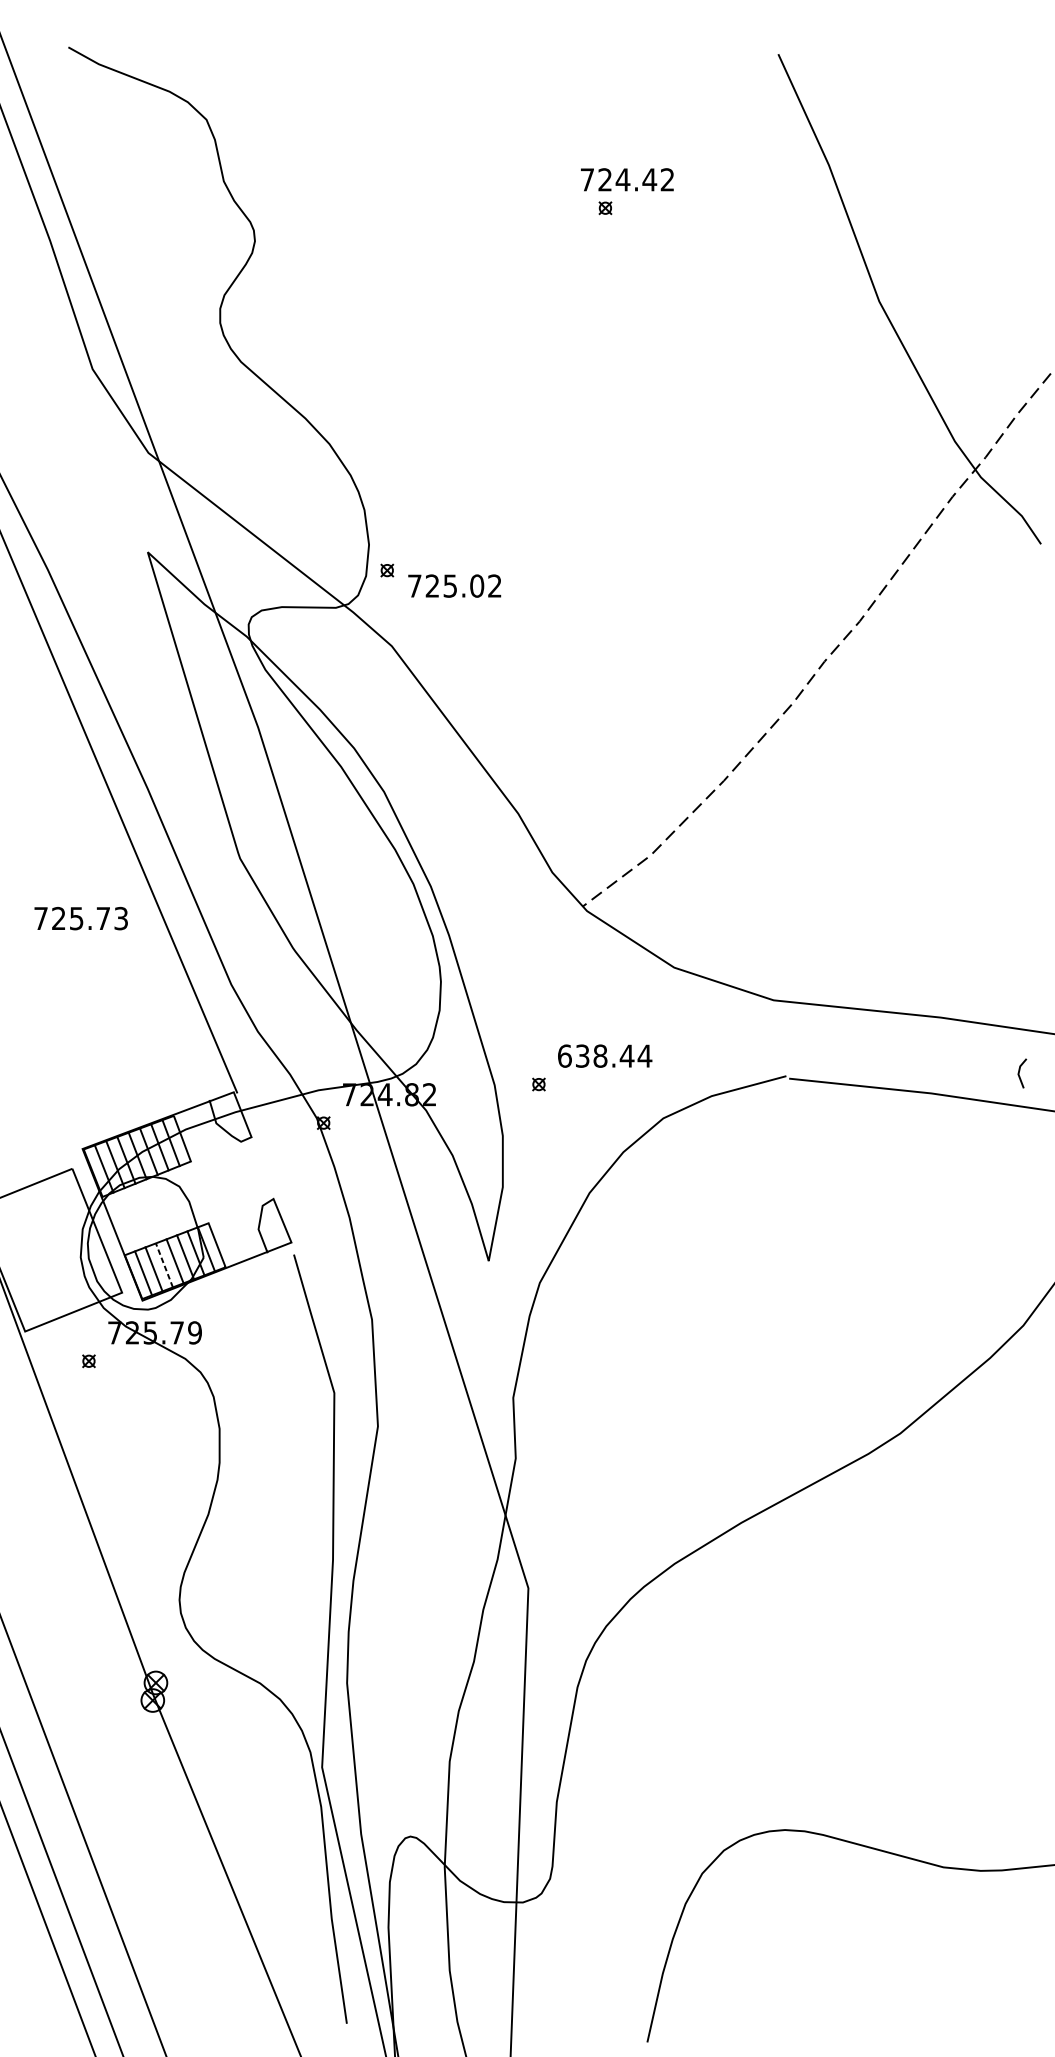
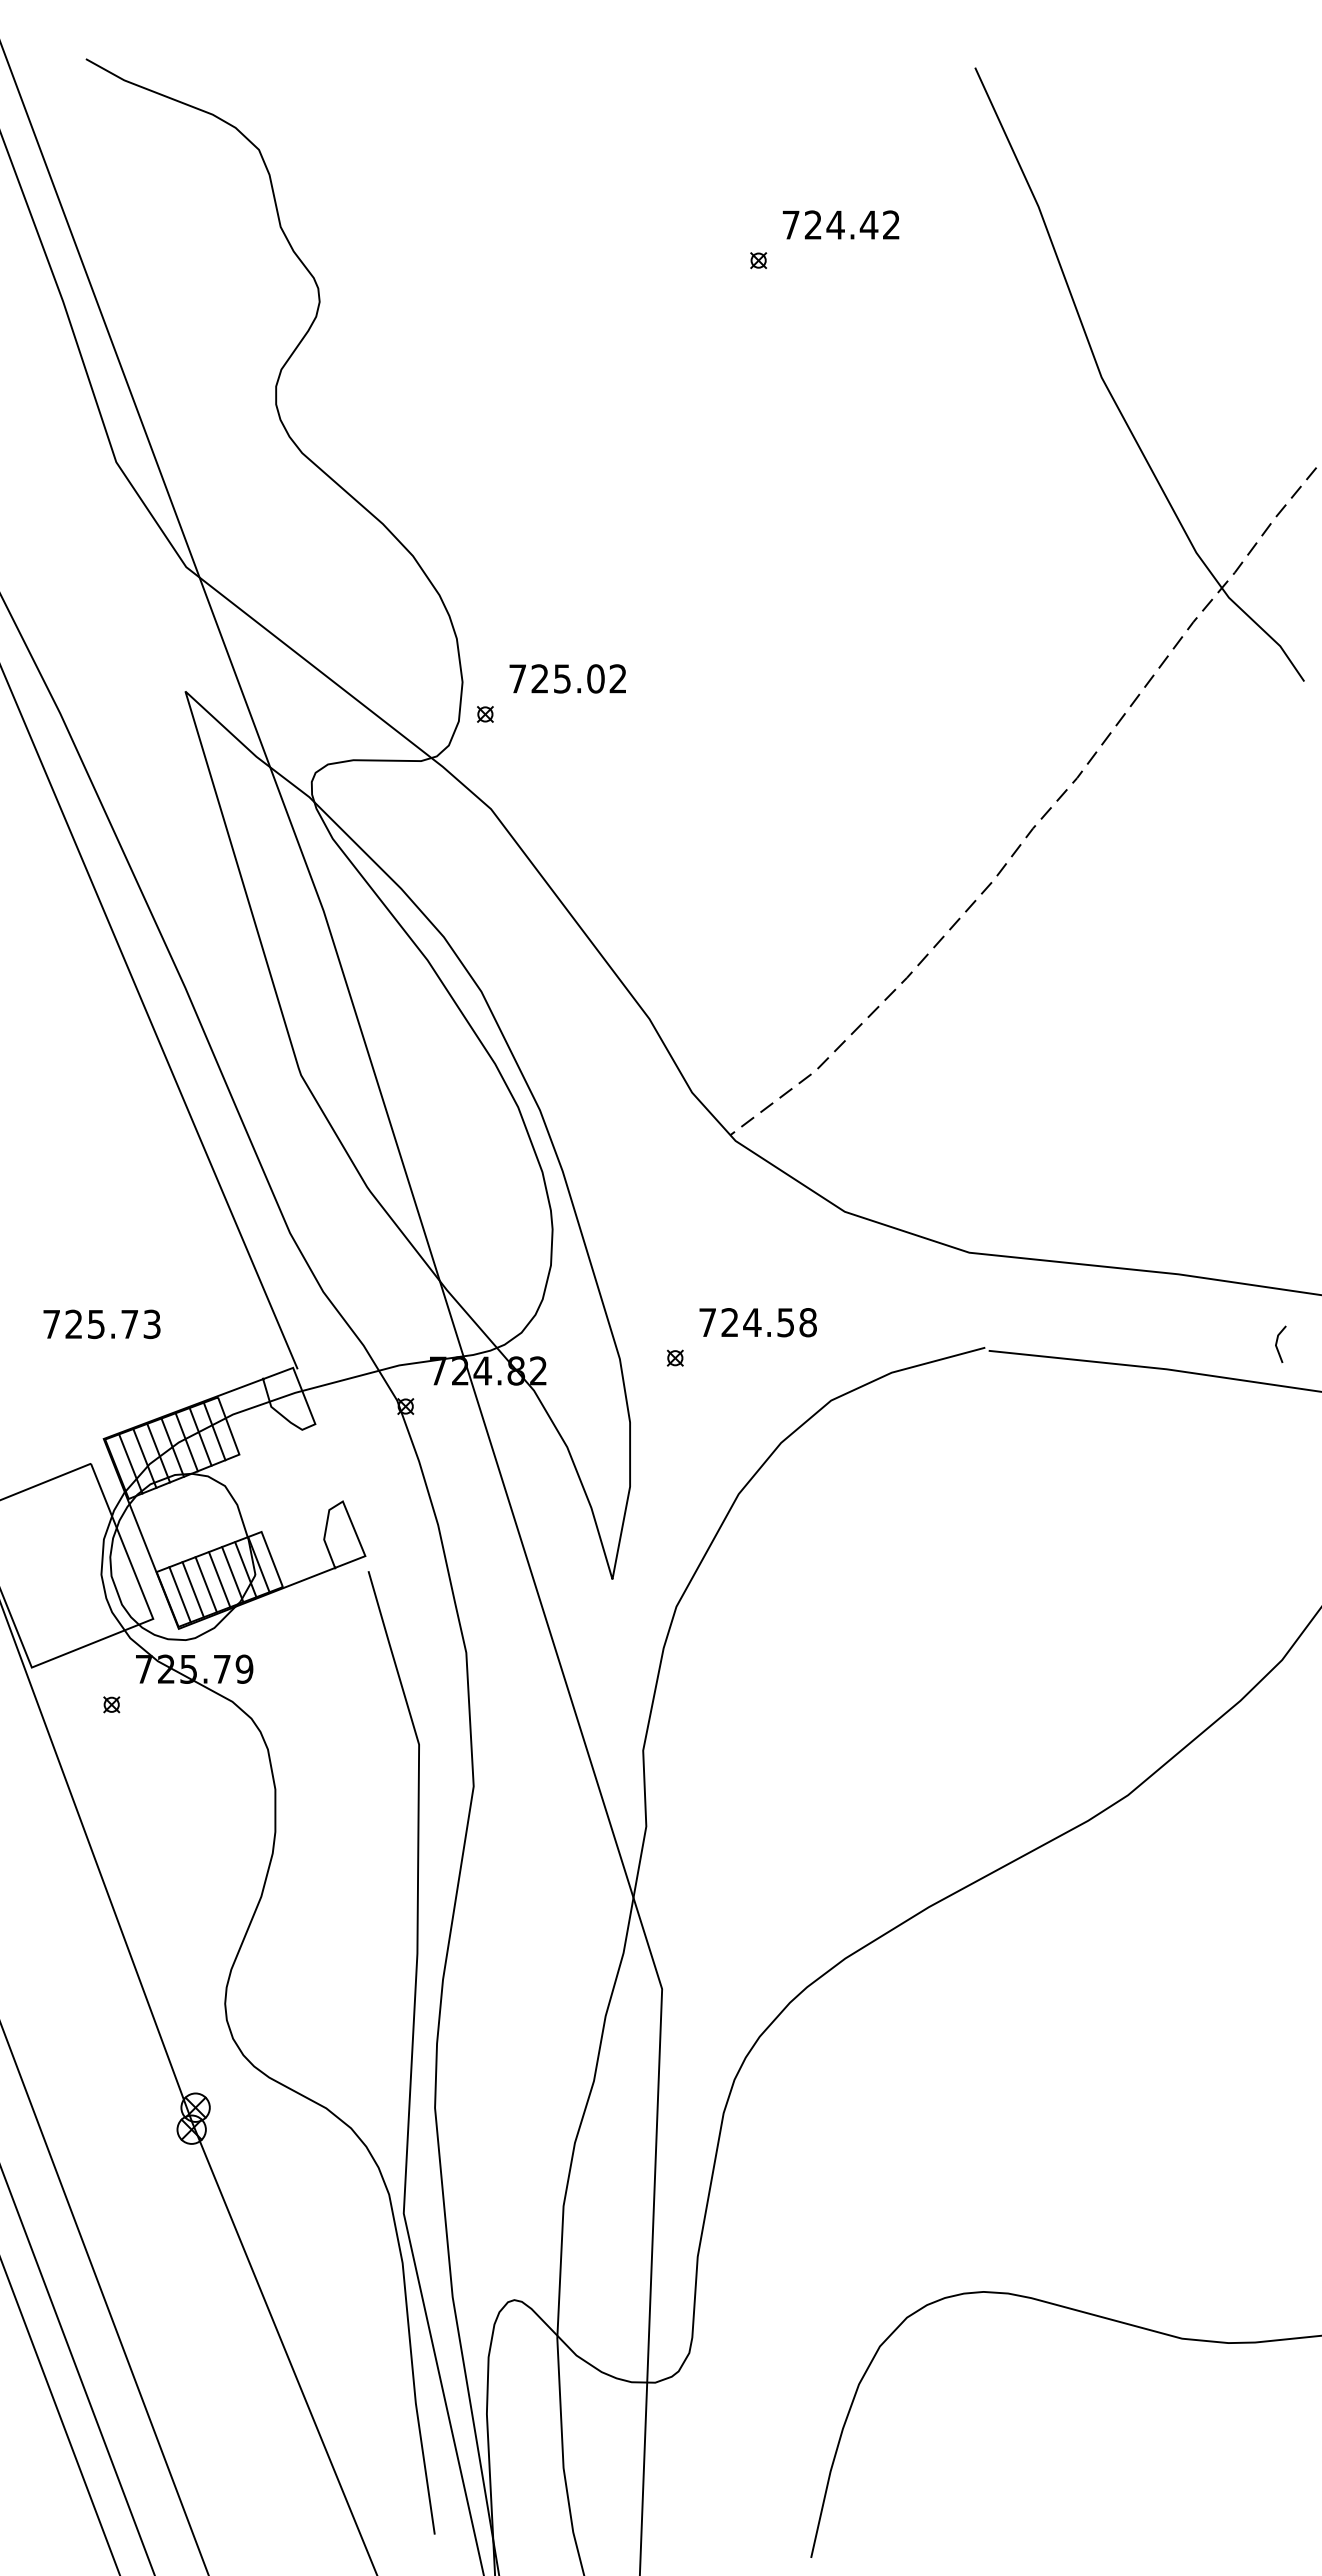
text: (626, 179) -> (840, 224), moved
text: (454, 585) -> (567, 678), moved
text: (80, 918) -> (101, 1324), moved
text: (605, 1056) -> (758, 1322), 638.44 -> 724.58
line: (164, 1265) -> (206, 1584), dashed -> solid

